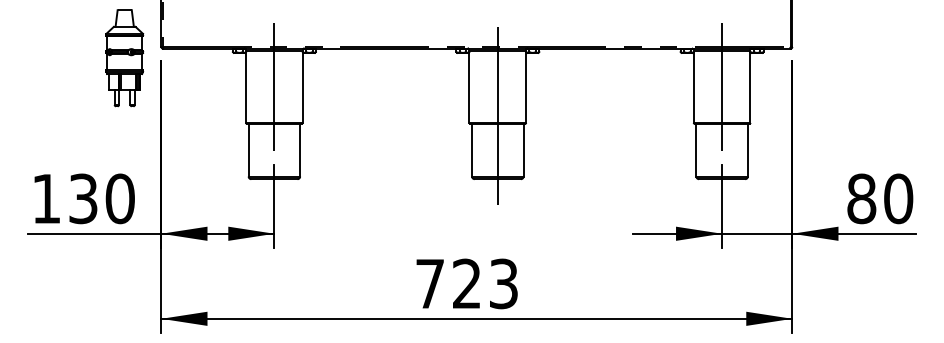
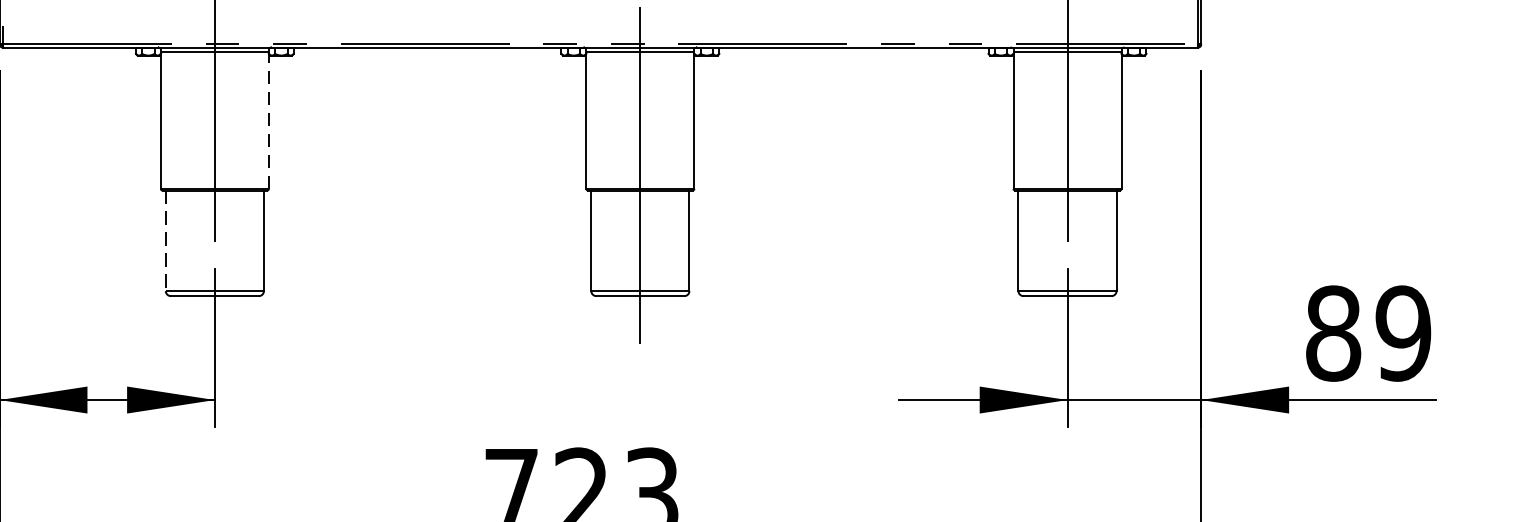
line: (302, 86) -> (268, 119), solid -> dashed
line: (248, 150) -> (165, 241), solid -> dashed
text: (898, 198) -> (1403, 332), 80 -> 89

